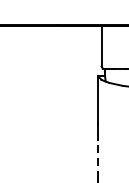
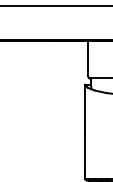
line: (98, 156) -> (85, 154), dashed -> solid

